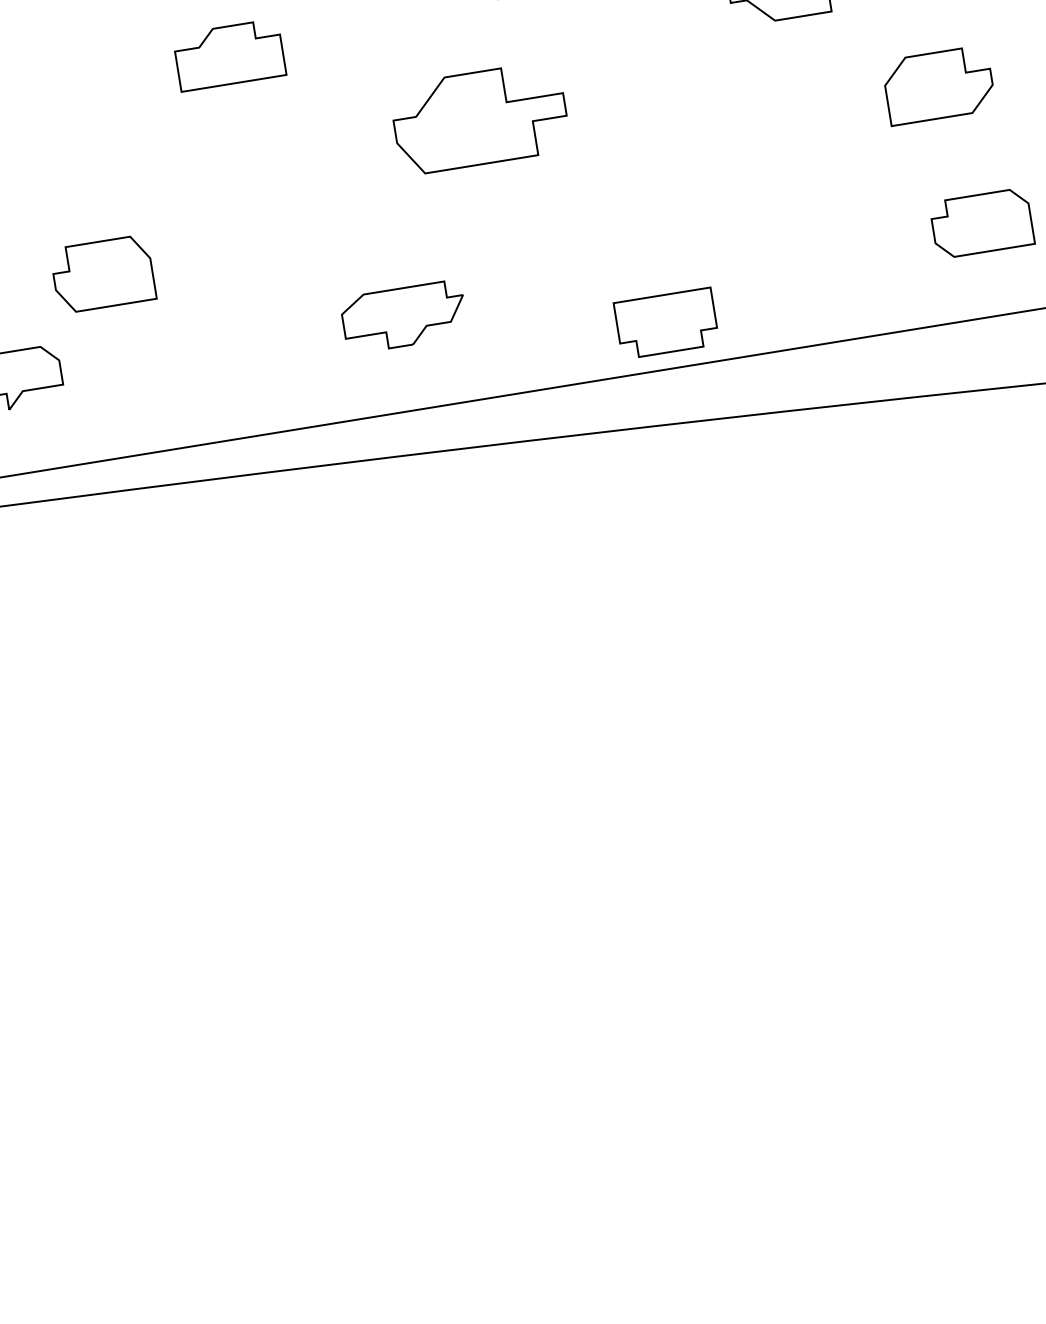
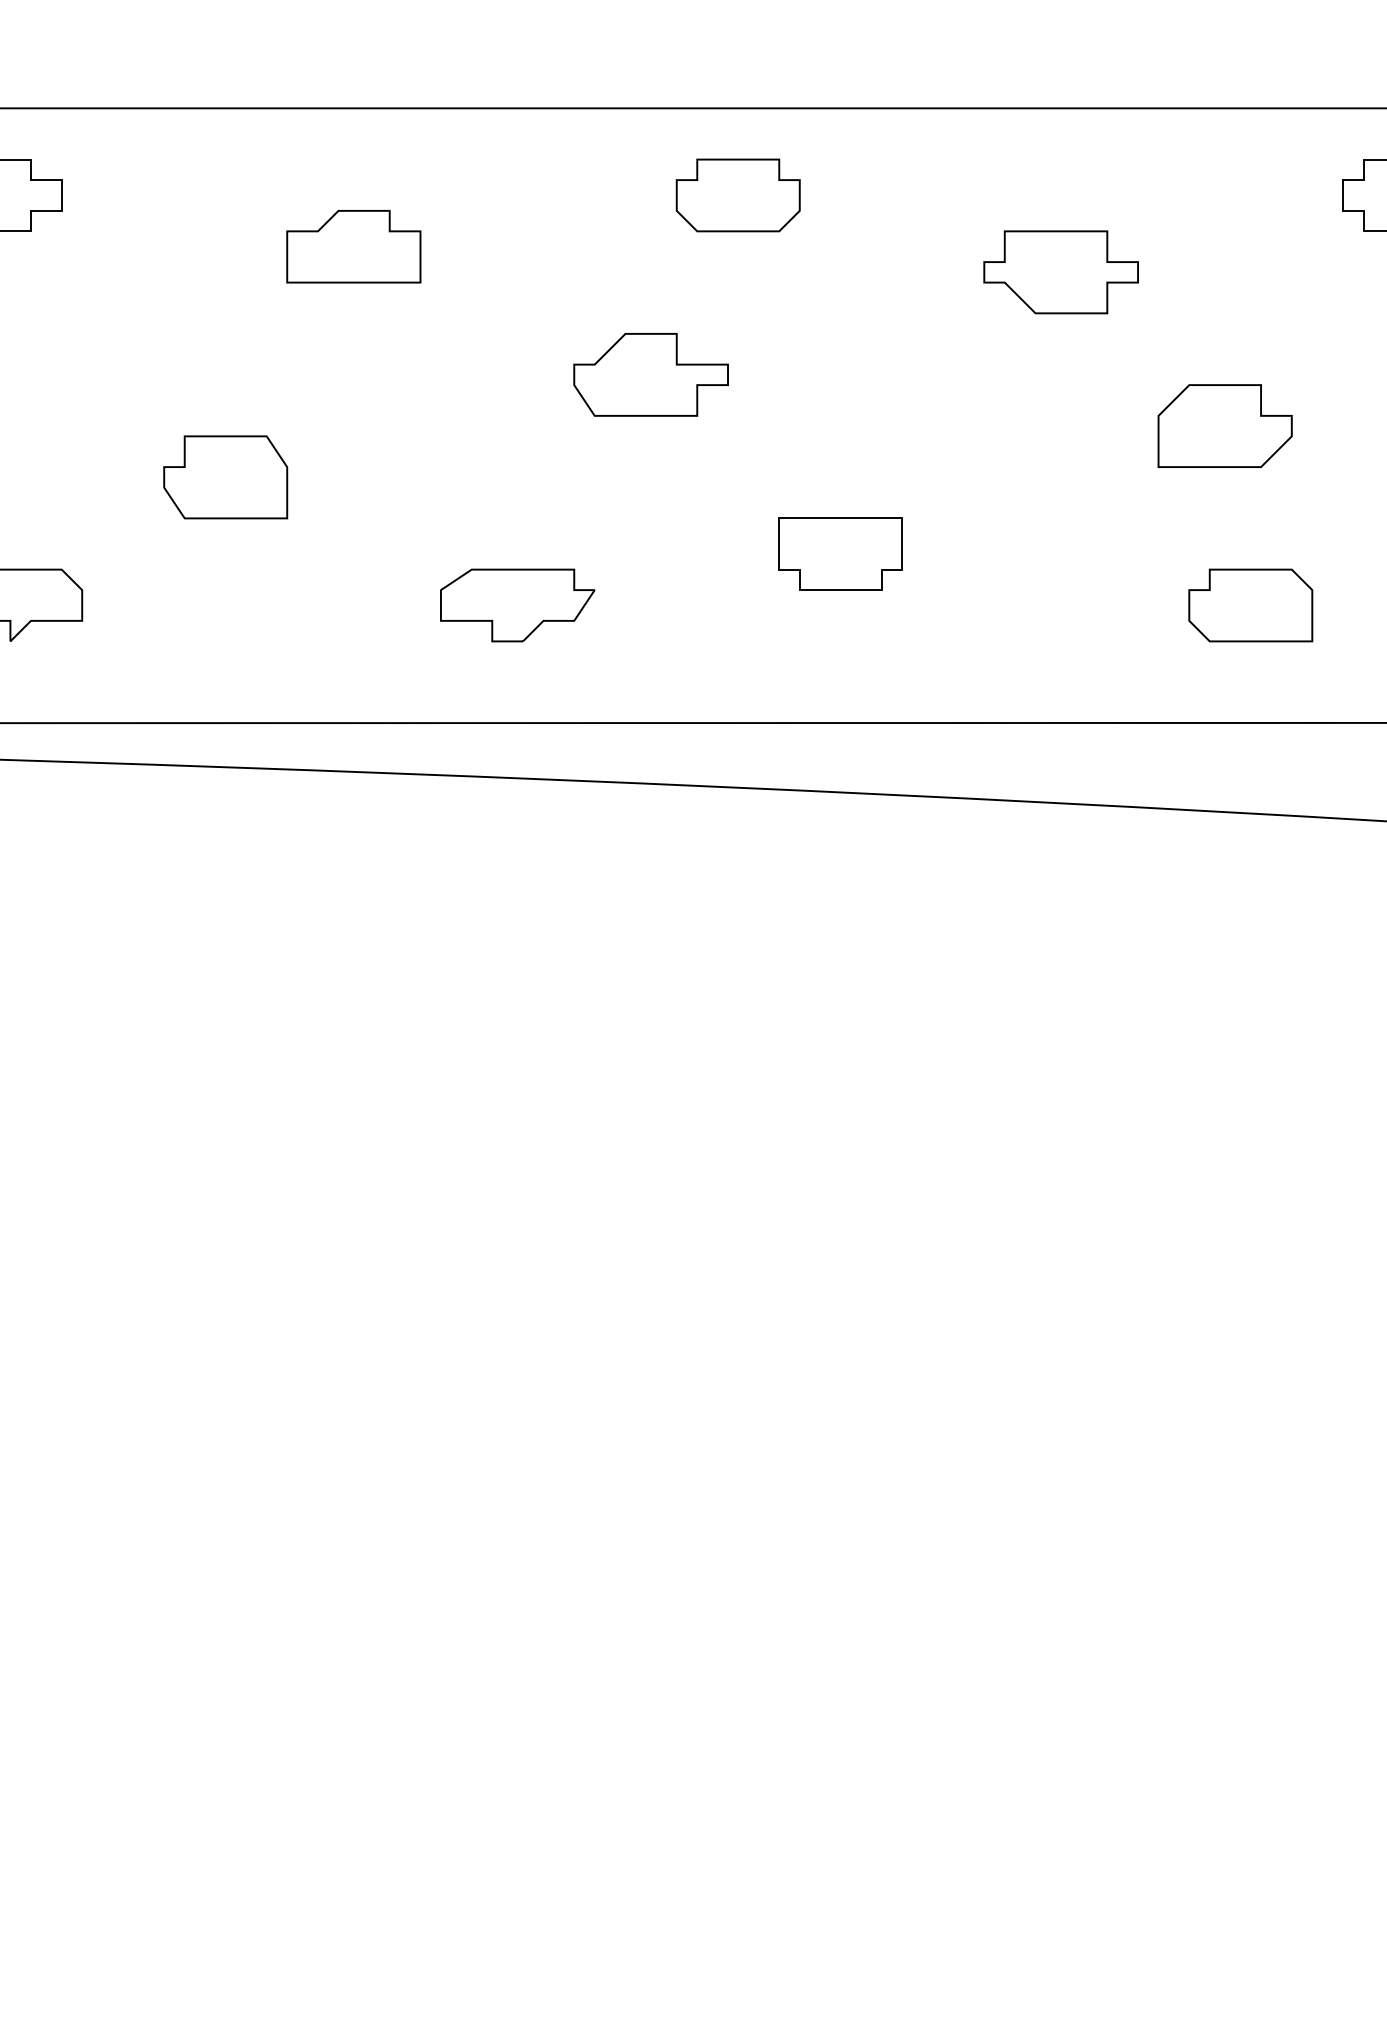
part: (479, 117) -> (650, 374), size x0.71
part: (102, 274) -> (225, 477), moved
part: (666, 323) -> (840, 553), moved

